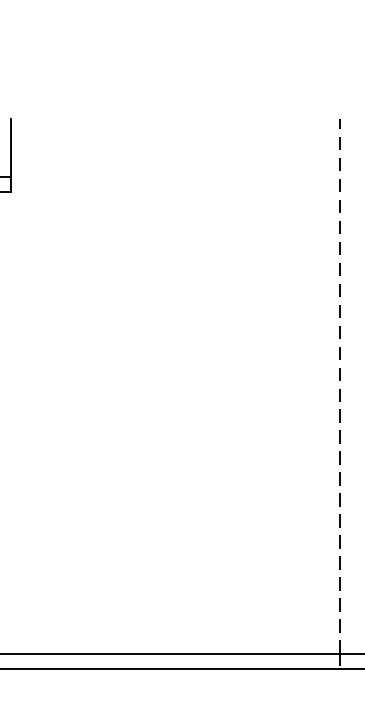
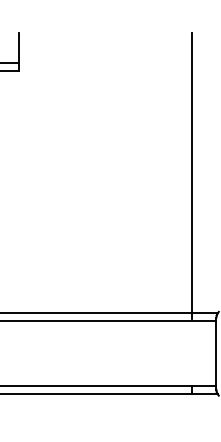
line: (339, 384) -> (191, 172), dashed -> solid

